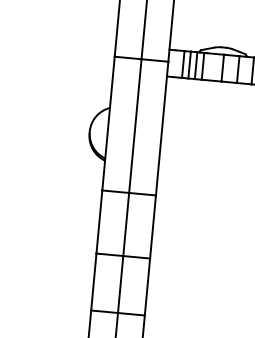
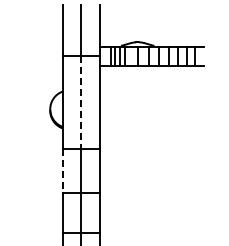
line: (135, 126) -> (81, 102), solid -> dashed
line: (99, 222) -> (62, 171), solid -> dashed

